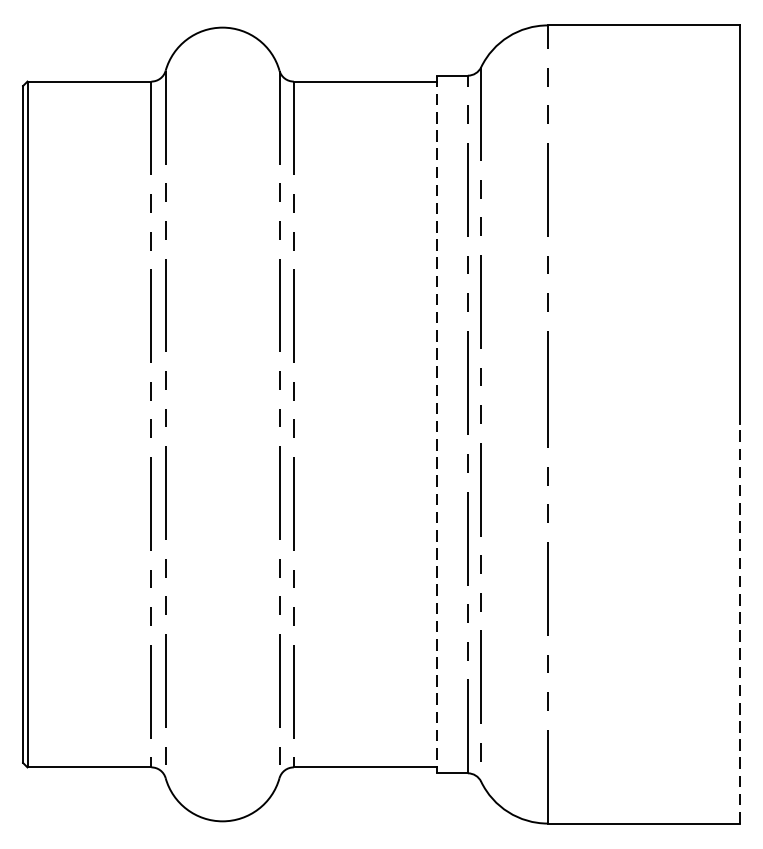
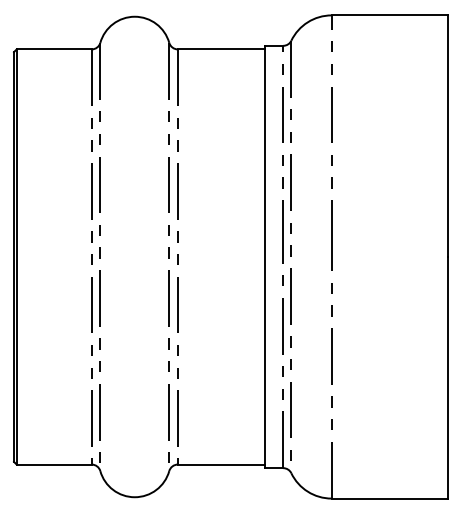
line: (436, 425) -> (264, 257), dashed -> solid
line: (739, 623) -> (447, 377), dashed -> solid

